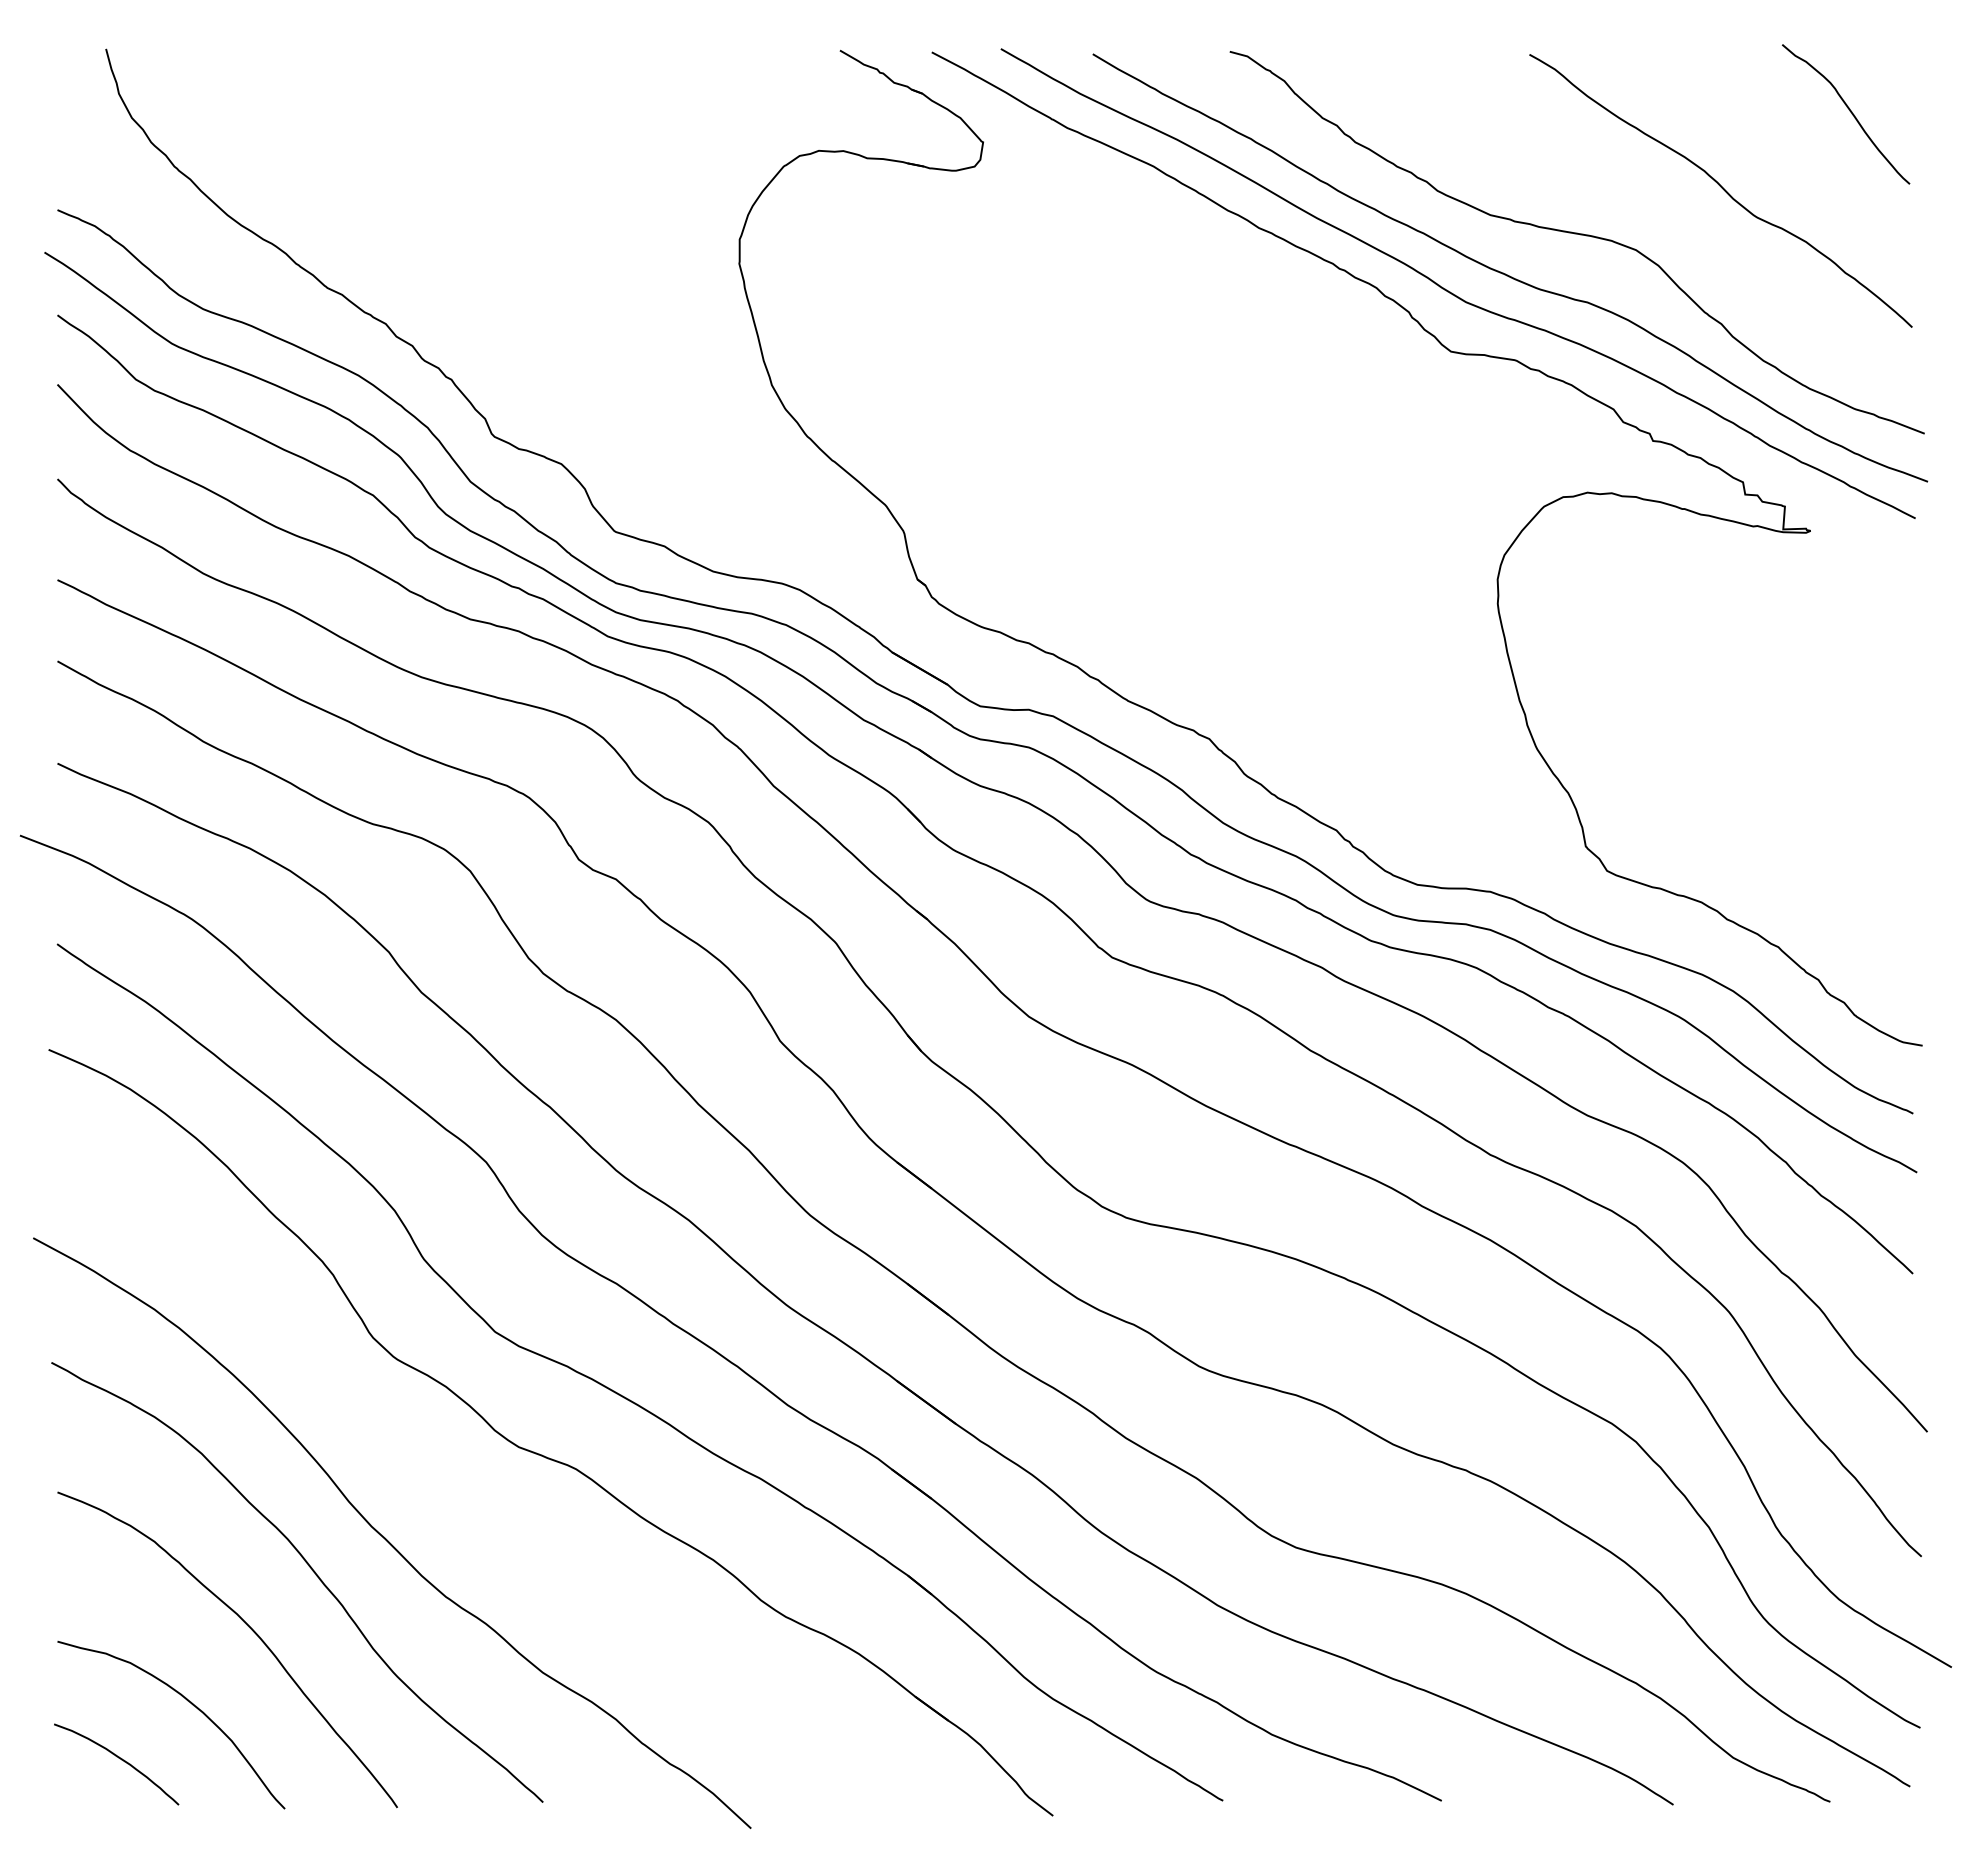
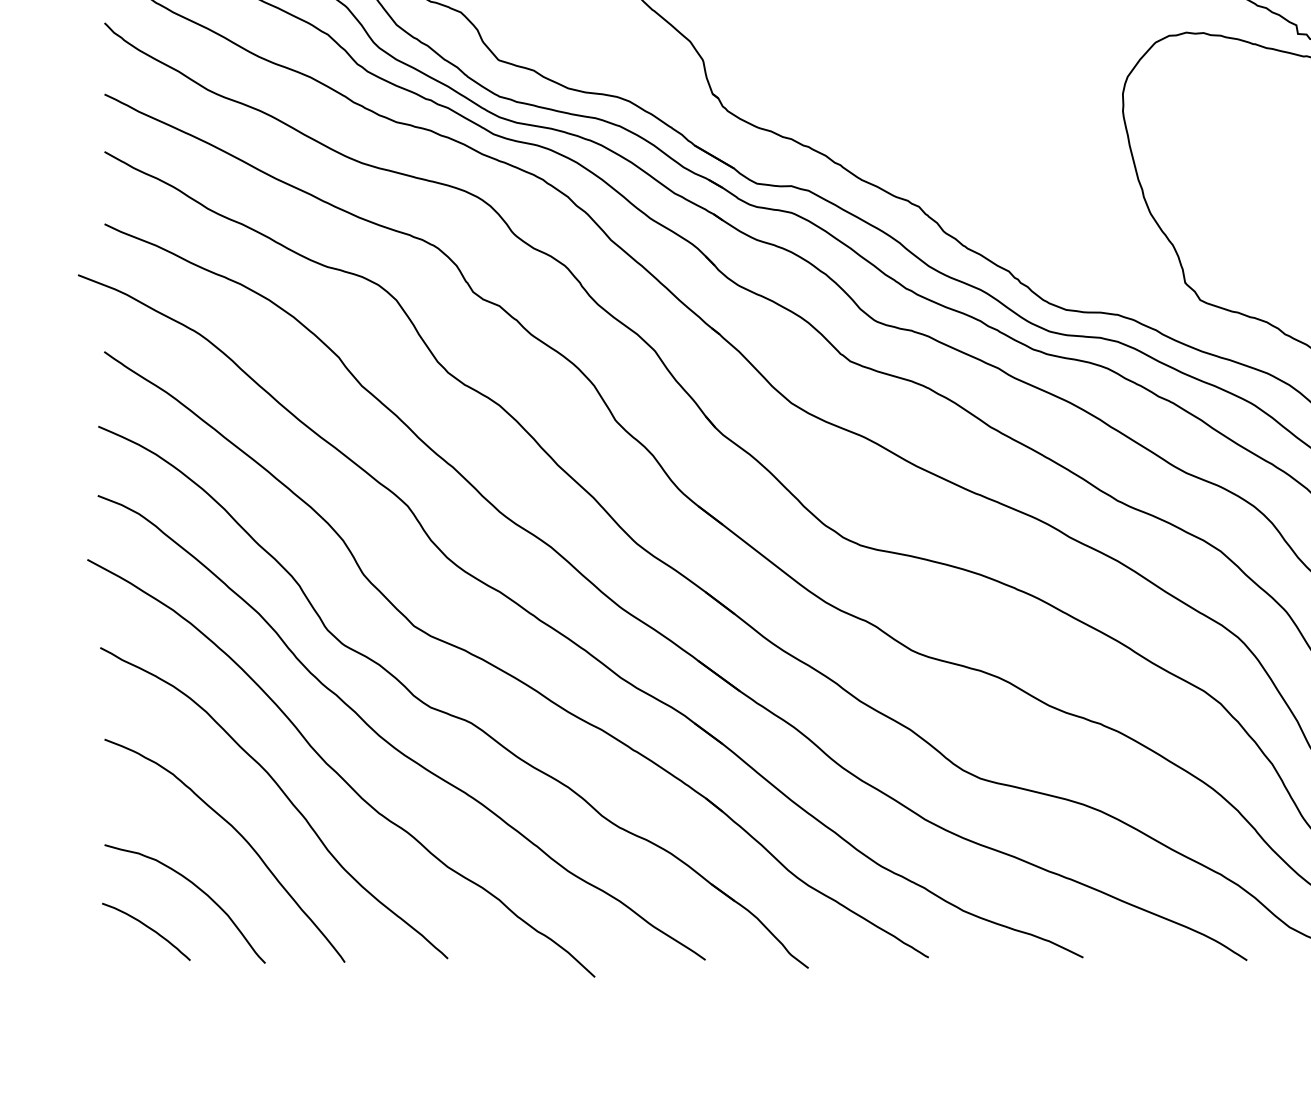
curve: (458, 1495) -> (388, 741), added

